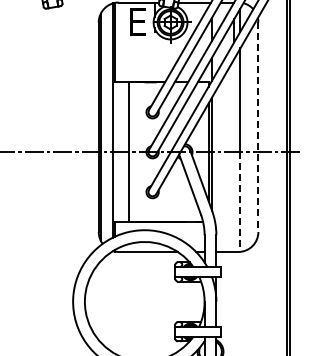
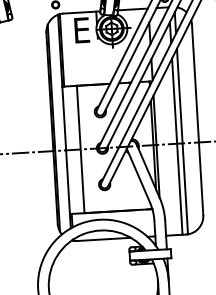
line: (258, 127) -> (197, 119), dashed -> solid
line: (234, 154) -> (177, 145), added
line: (240, 202) -> (185, 189), dashed -> solid

